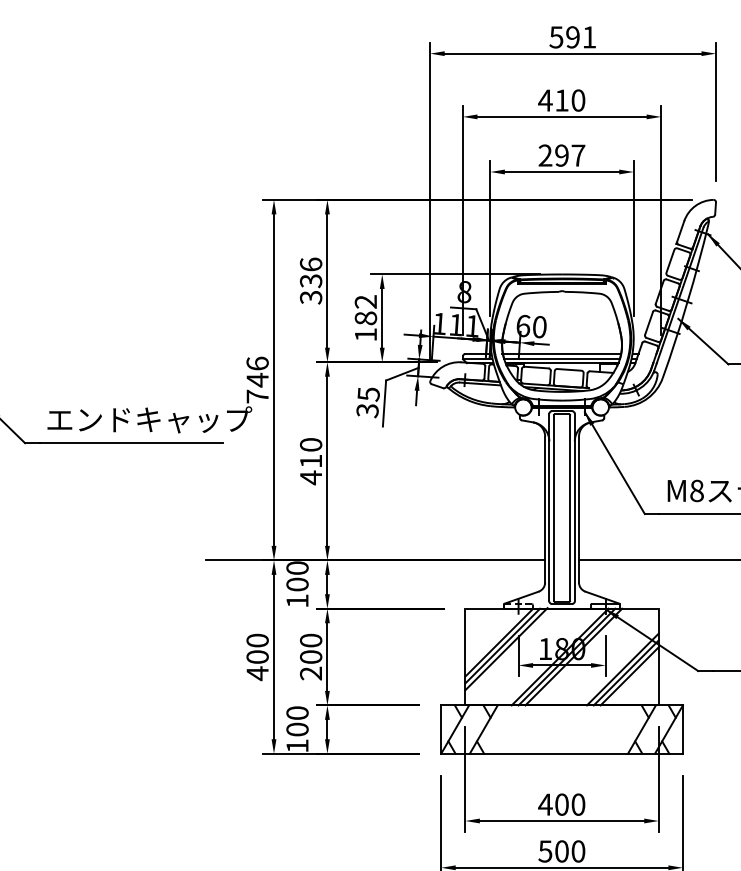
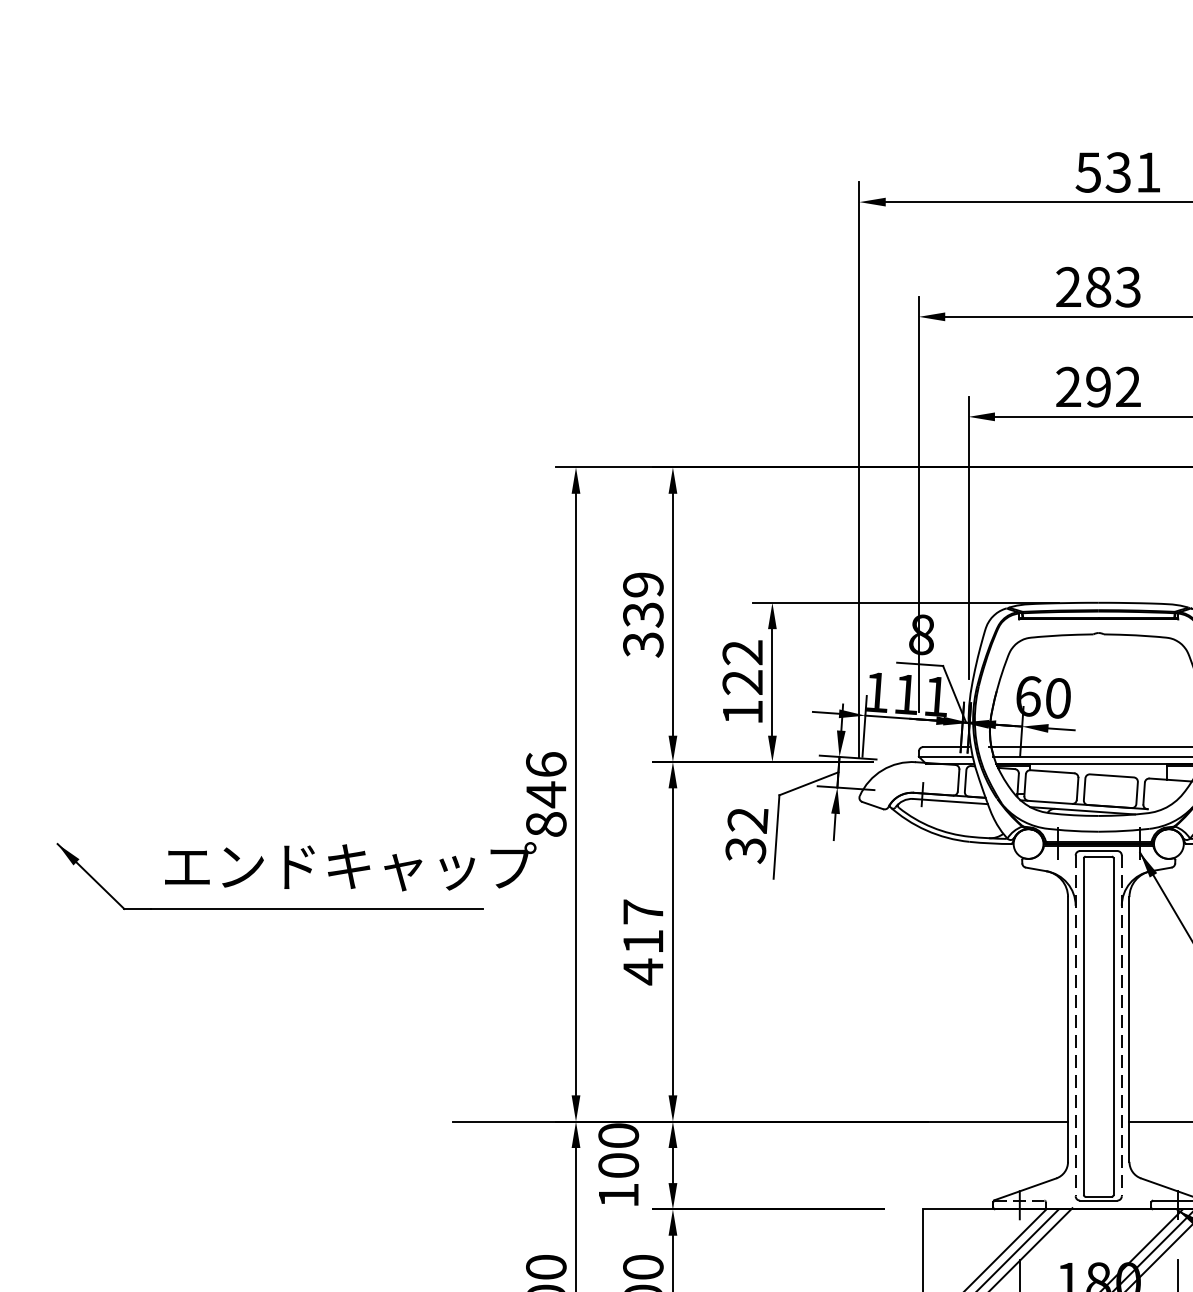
text: (572, 37) -> (1117, 172), 591 -> 531
text: (561, 100) -> (1097, 287), 410 -> 283
text: (578, 155) -> (1128, 386), 297 -> 292
text: (311, 264) -> (644, 584), 336 -> 339
text: (365, 318) -> (742, 682), 182 -> 122
text: (368, 394) -> (747, 820), 35 -> 32
text: (257, 396) -> (546, 824), 746 -> 846
text: (311, 444) -> (644, 911), 410 -> 417
line: (549, 507) -> (1075, 1025), solid -> dashed
line: (574, 507) -> (1121, 1025), solid -> dashed

